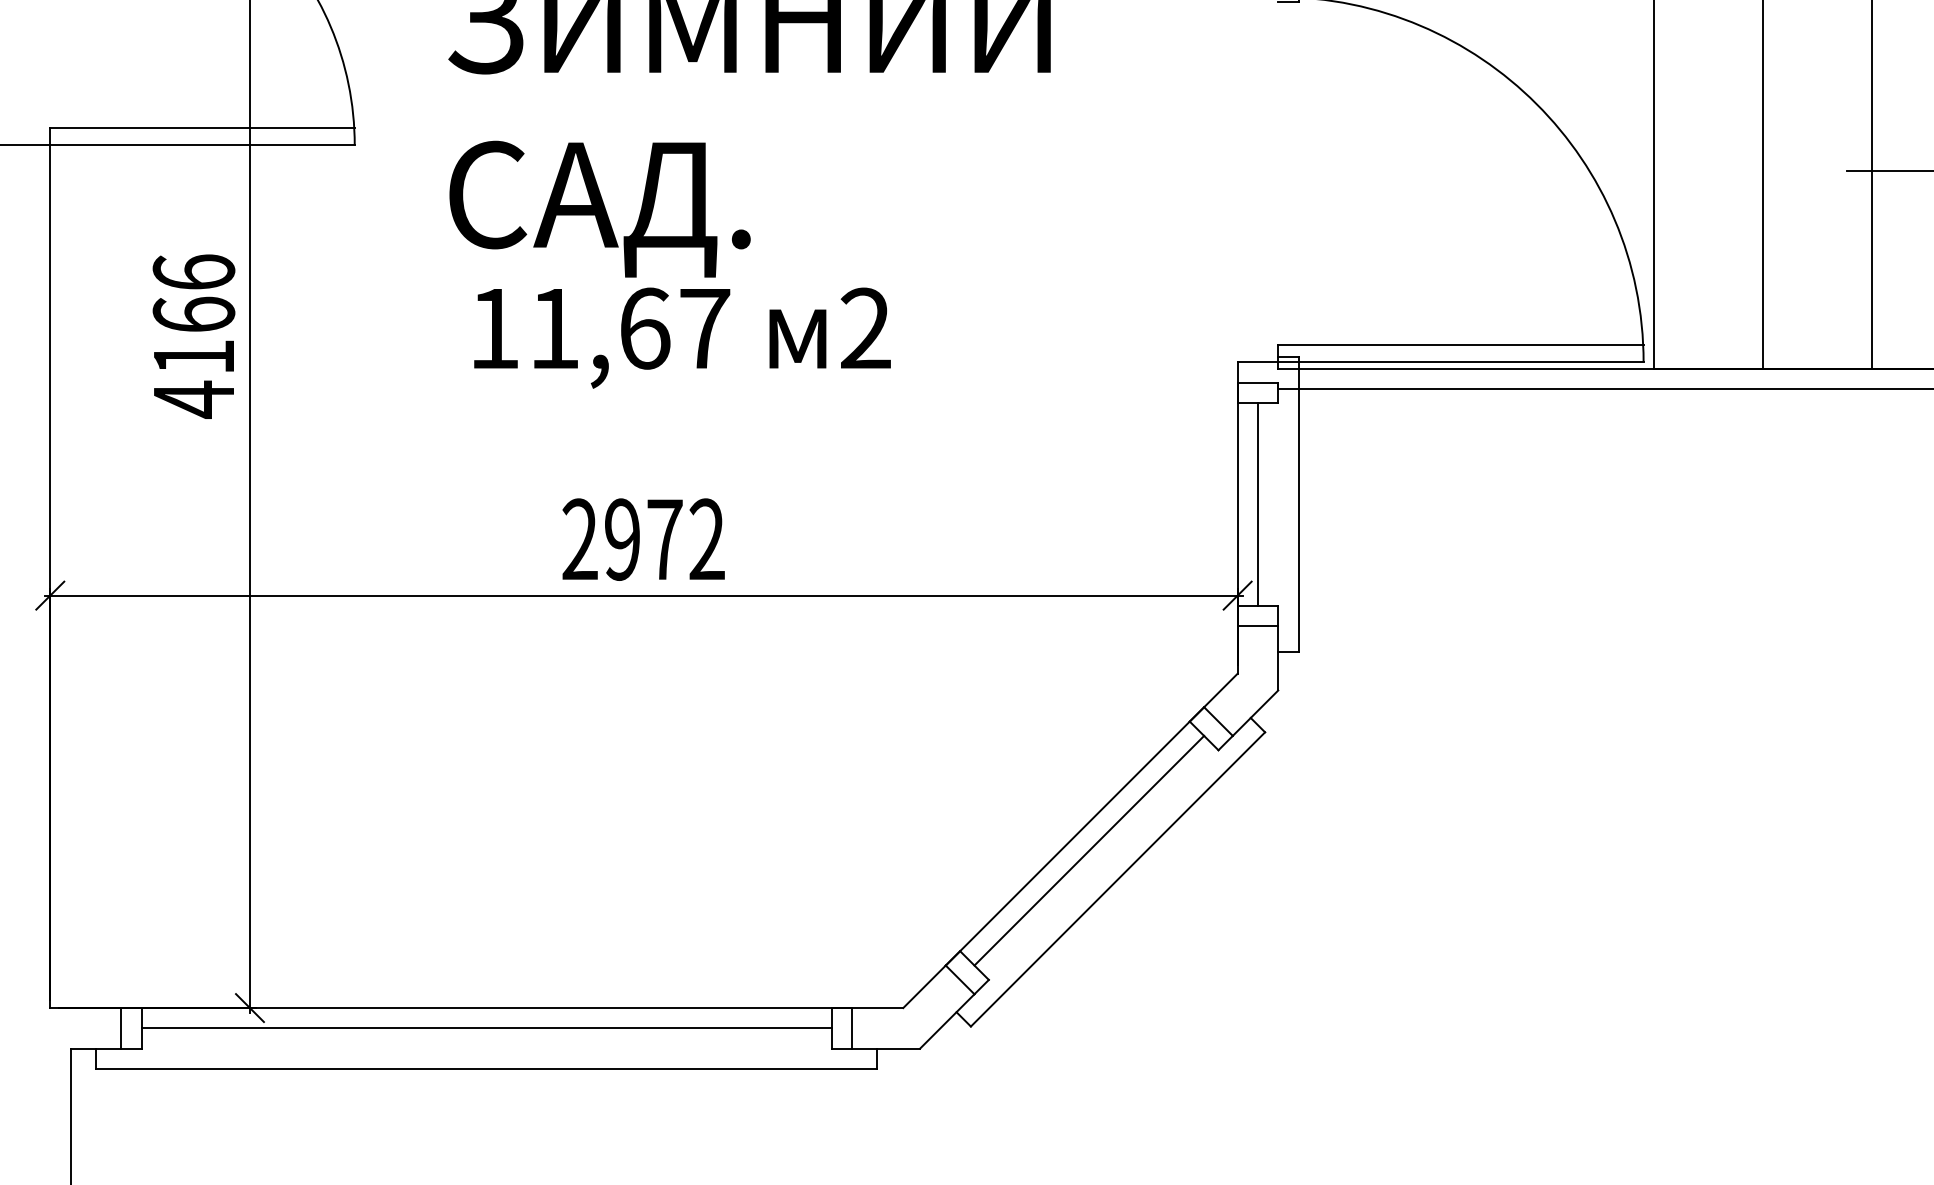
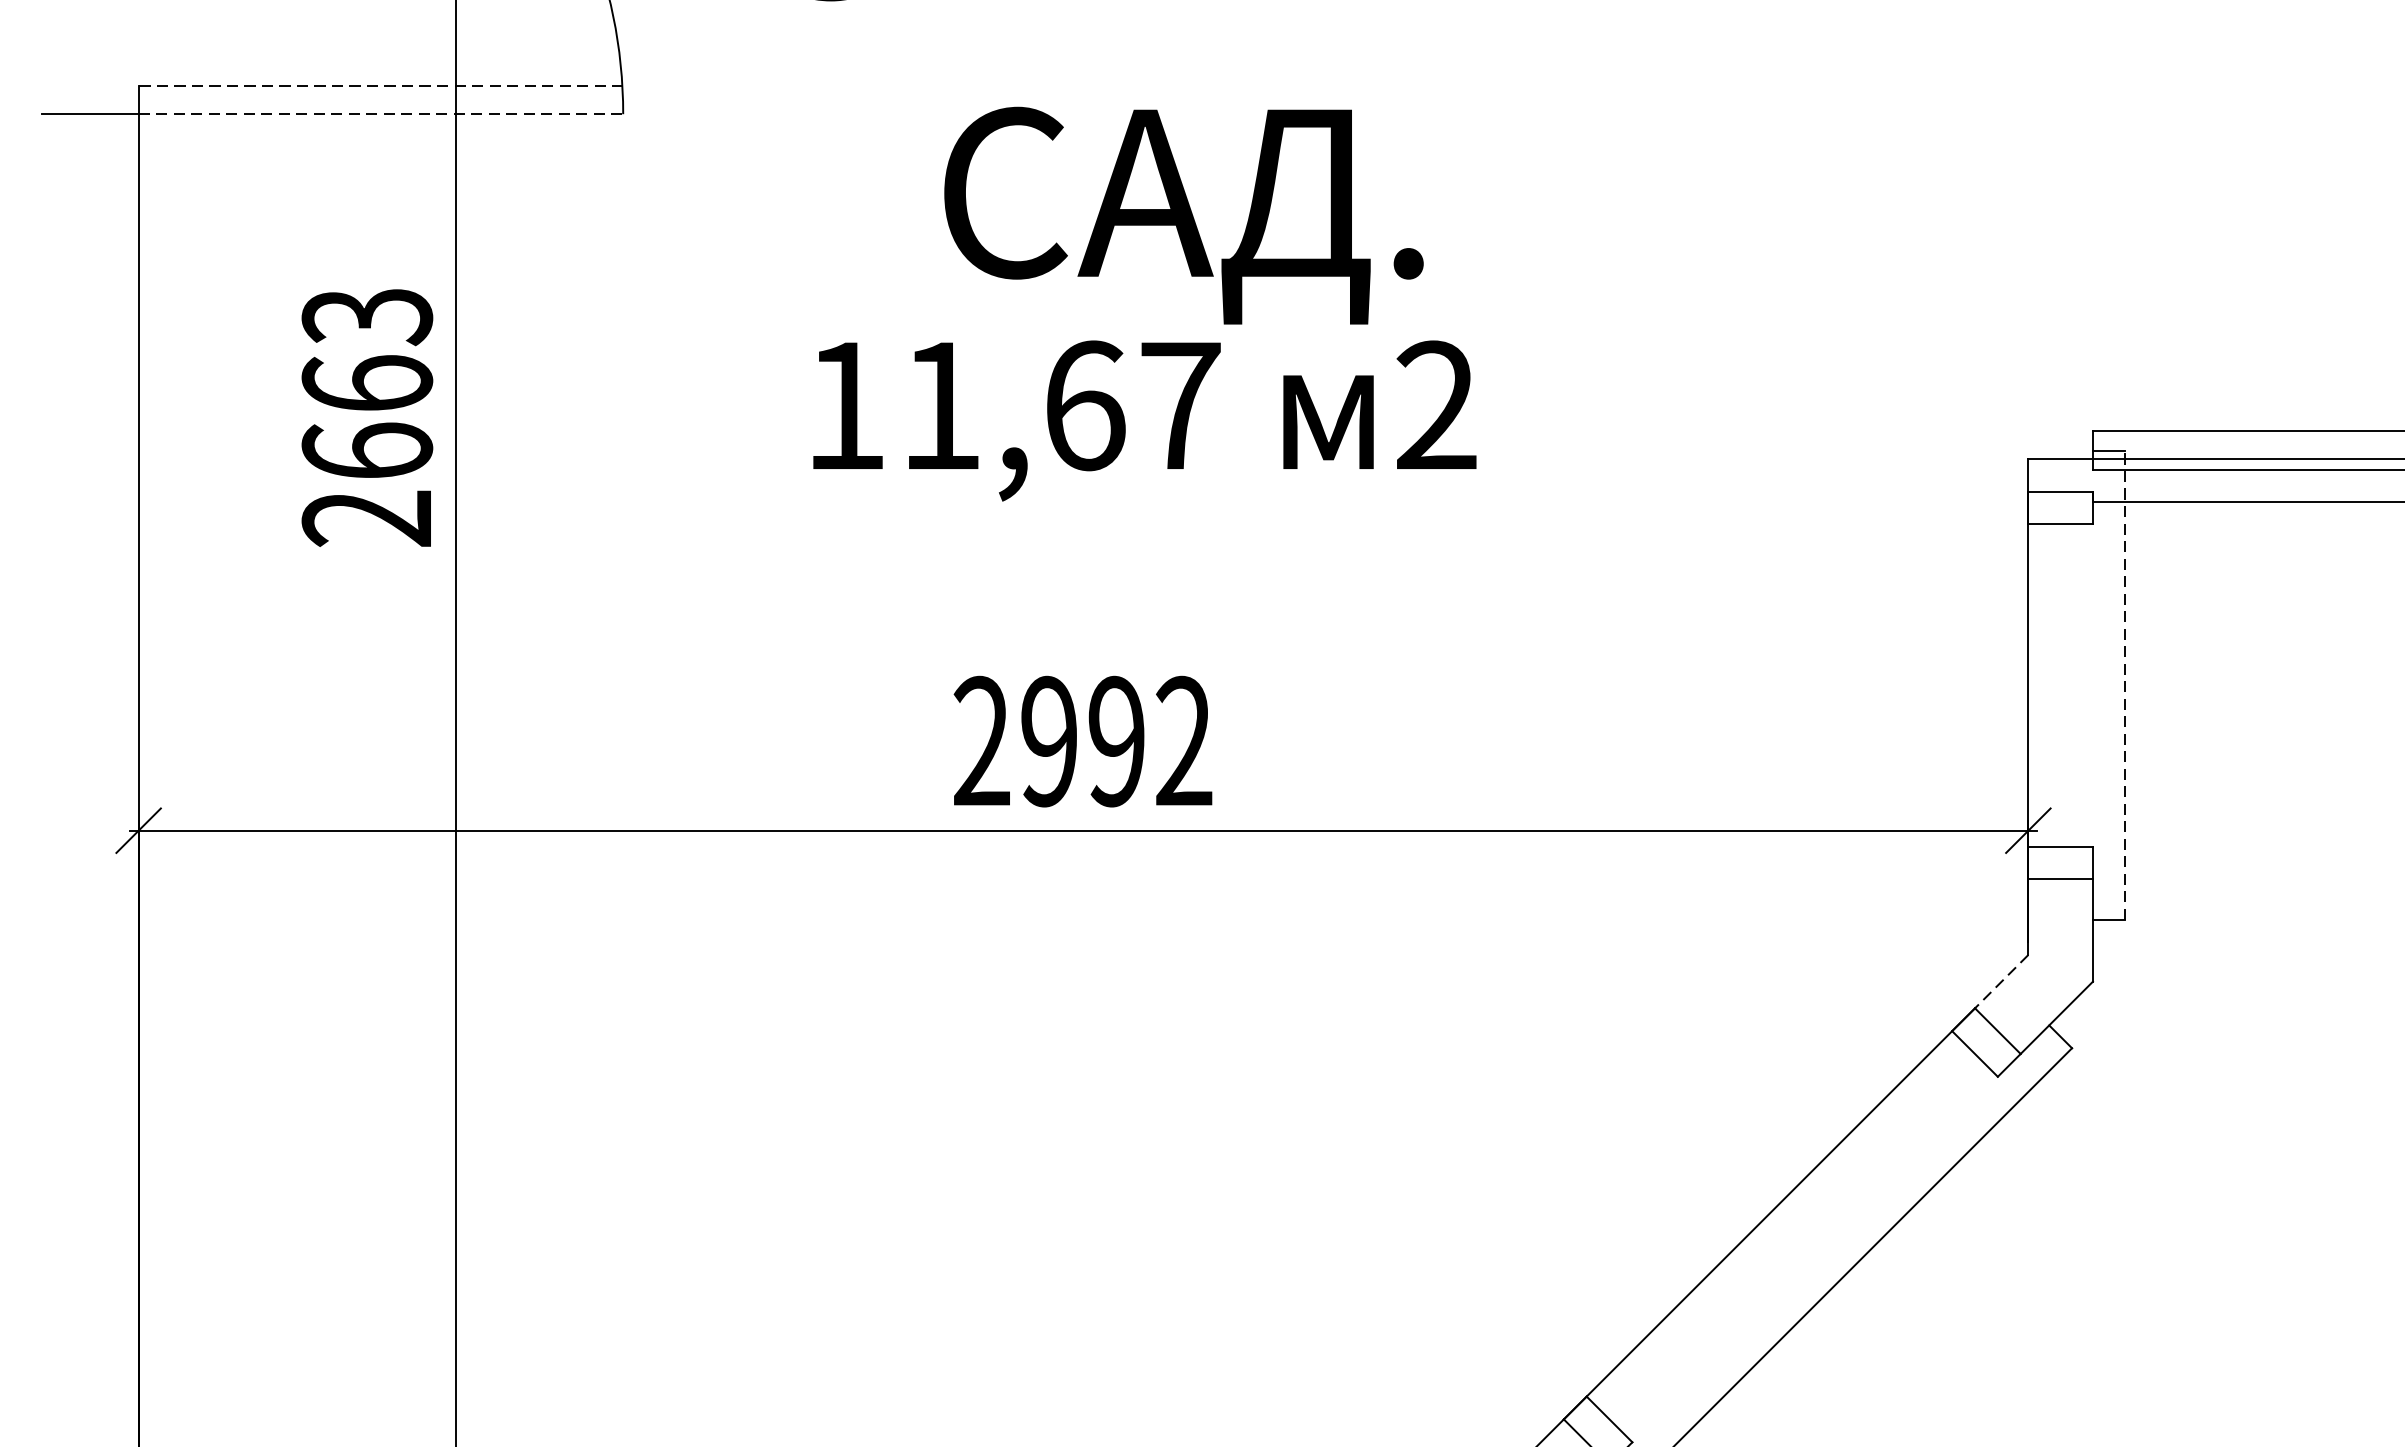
line: (202, 127) -> (380, 85), solid -> dashed
line: (203, 145) -> (382, 114), solid -> dashed
text: (599, 208) -> (1183, 214), moved
text: (193, 336) -> (366, 418), 4166 -> 2663
line: (1257, 503) -> (2059, 684), removed
line: (1298, 503) -> (2125, 684), solid -> dashed
text: (664, 539) -> (1116, 741), 2972 -> 2992
line: (1220, 690) -> (2001, 981), solid -> dashed
line: (1089, 850) -> (1792, 1236), removed

